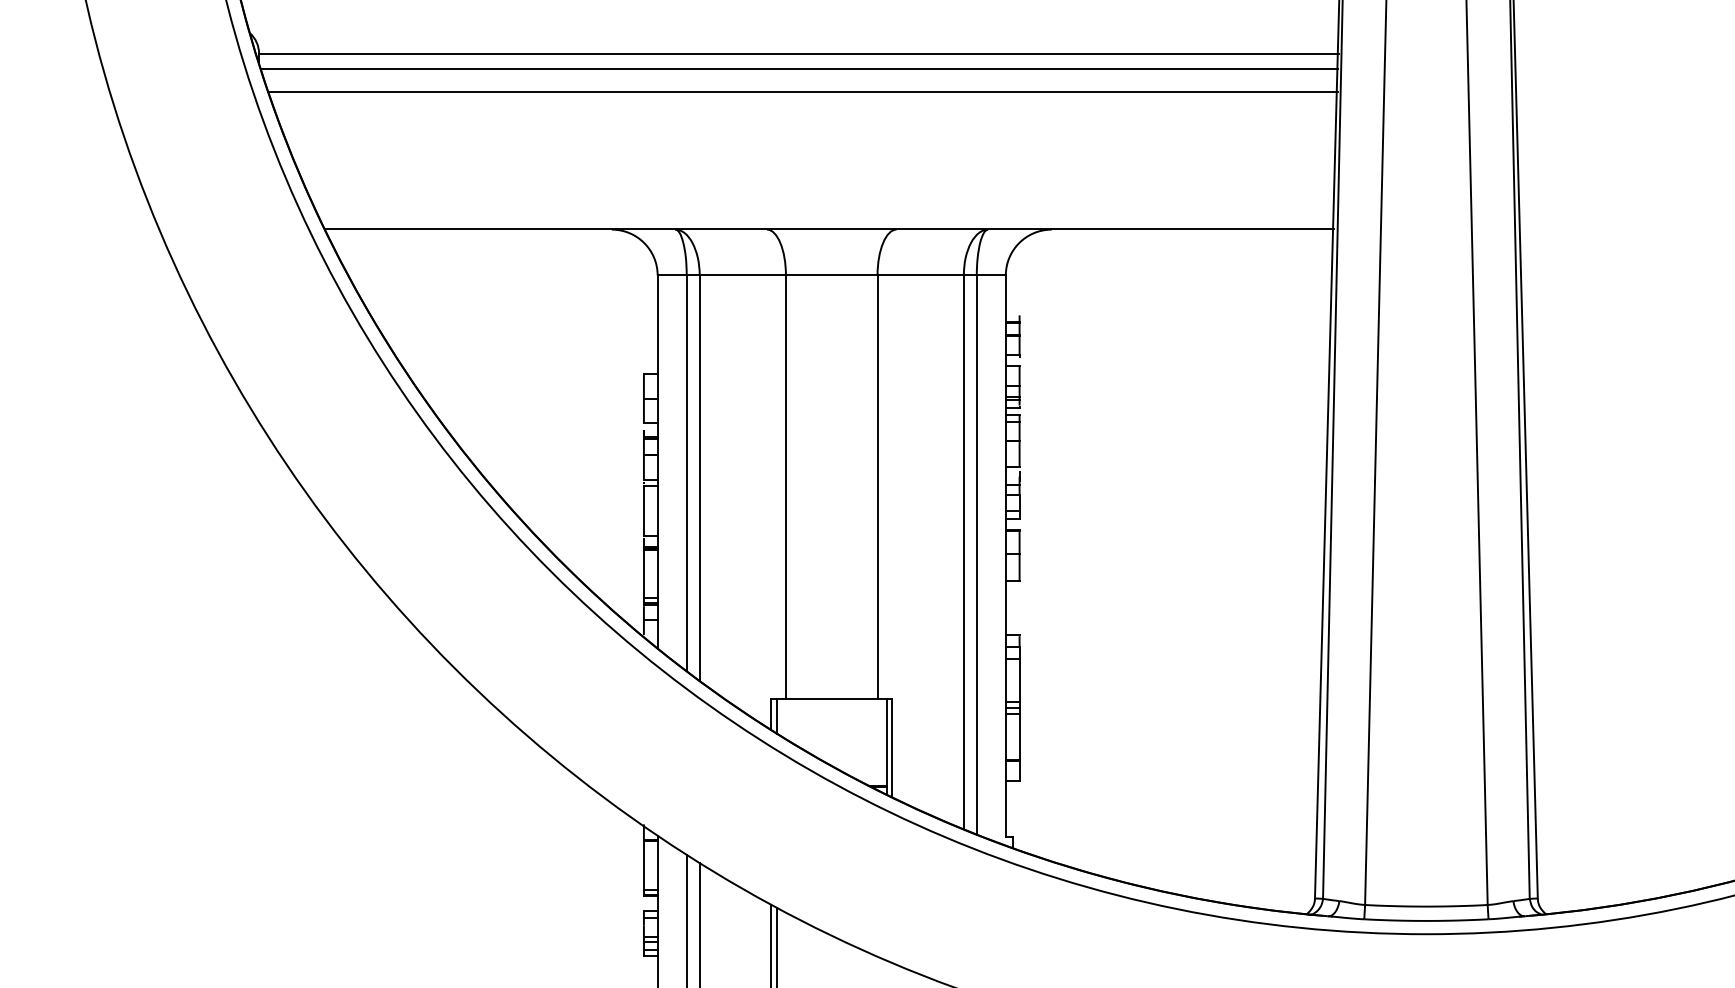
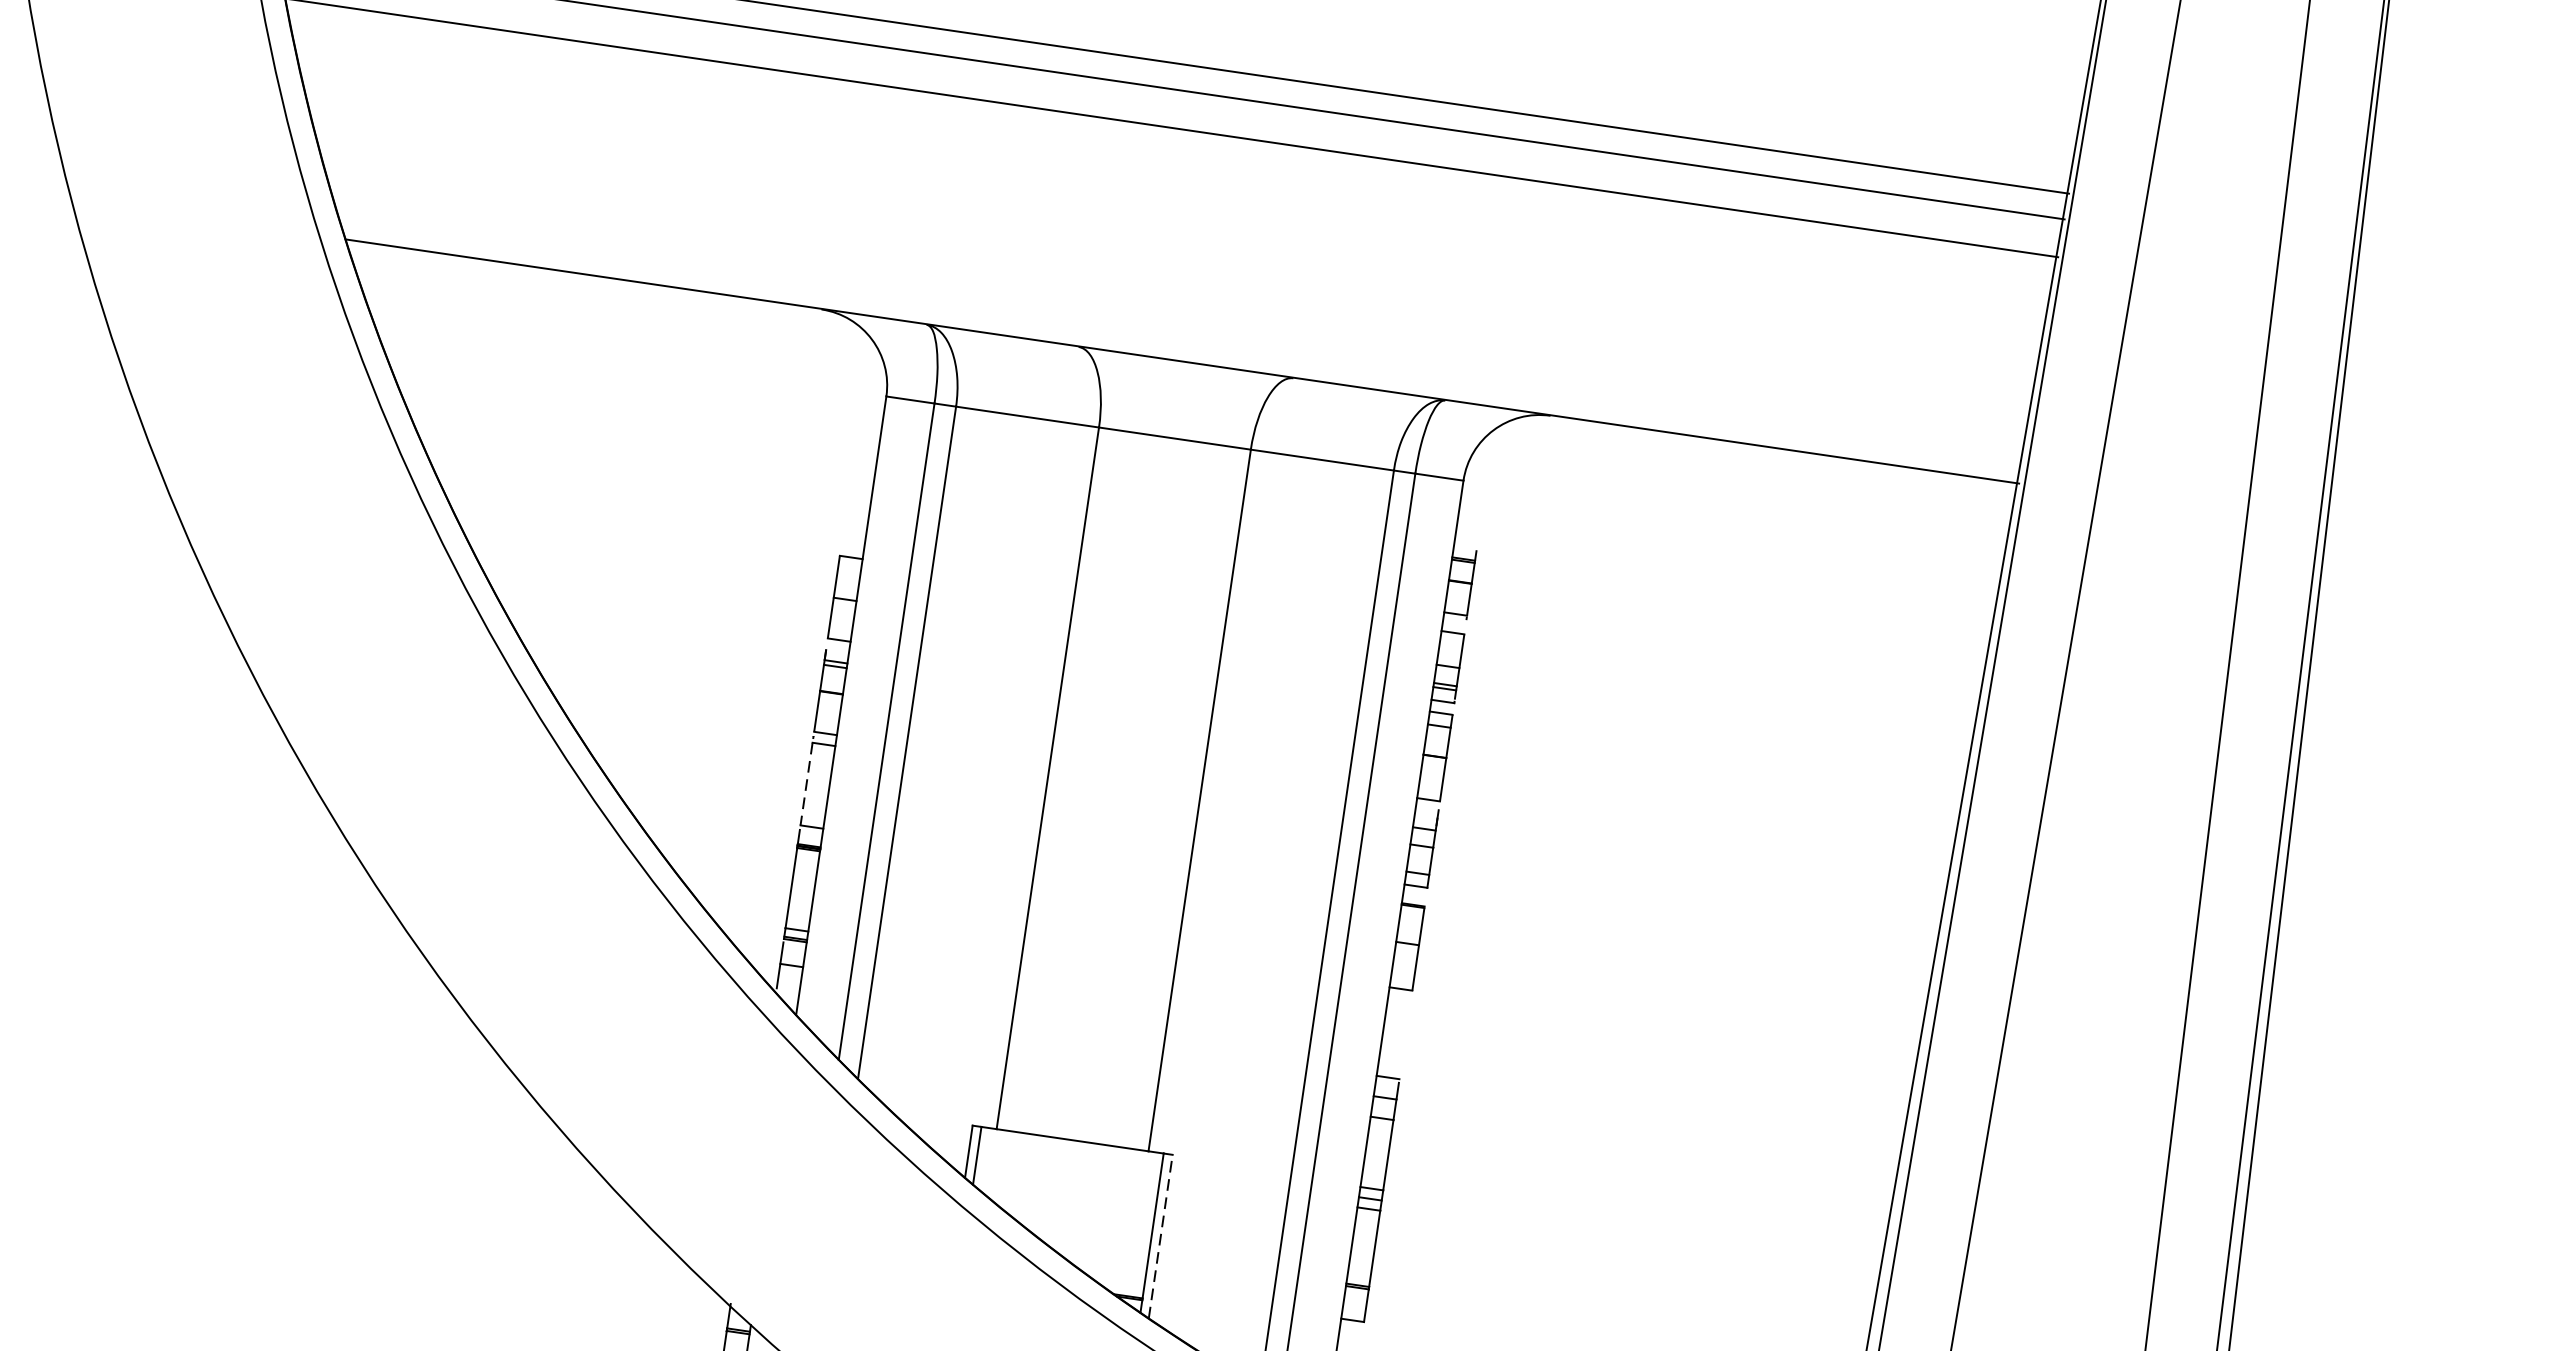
line: (643, 511) -> (805, 784), solid -> dashed
line: (892, 747) -> (1161, 1235), solid -> dashed

